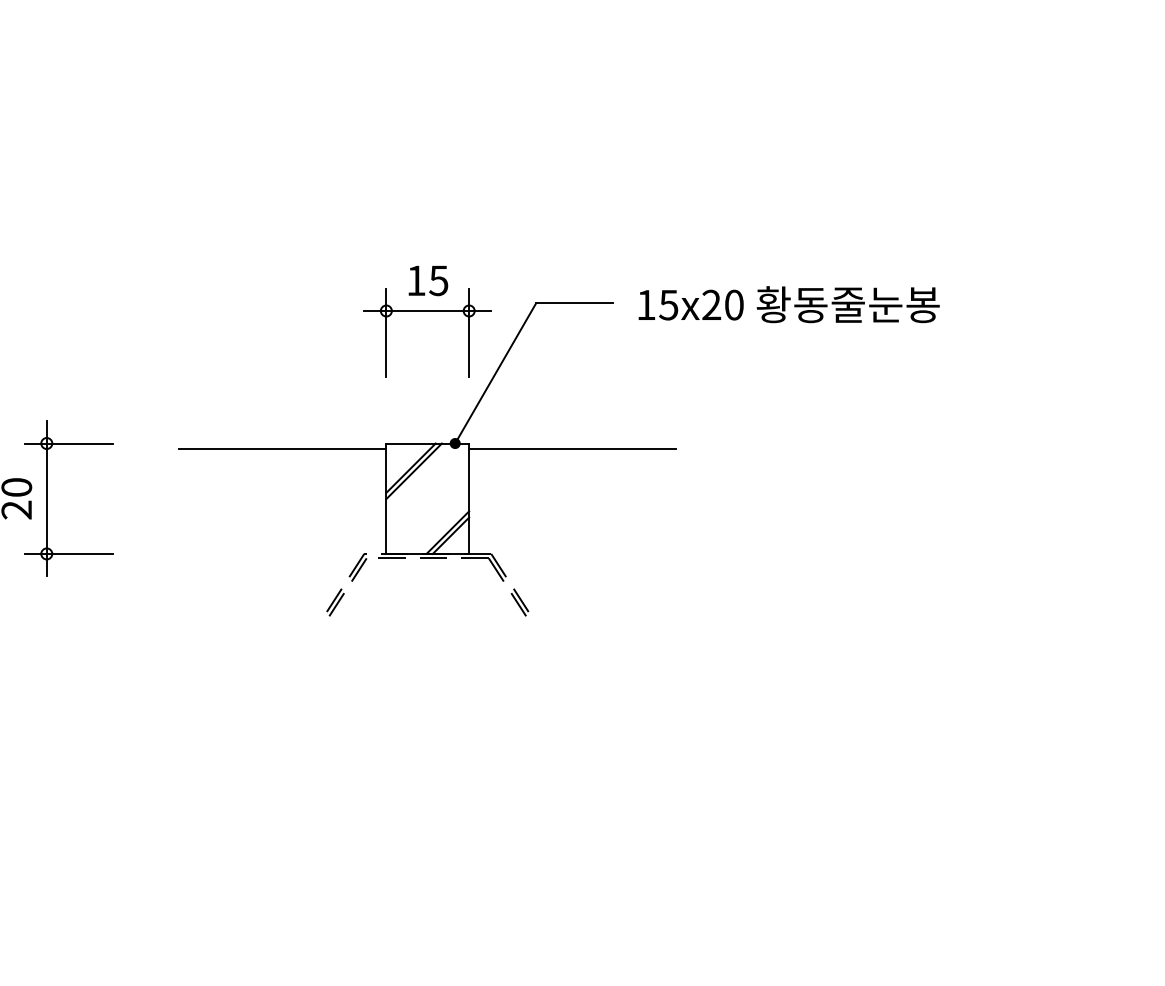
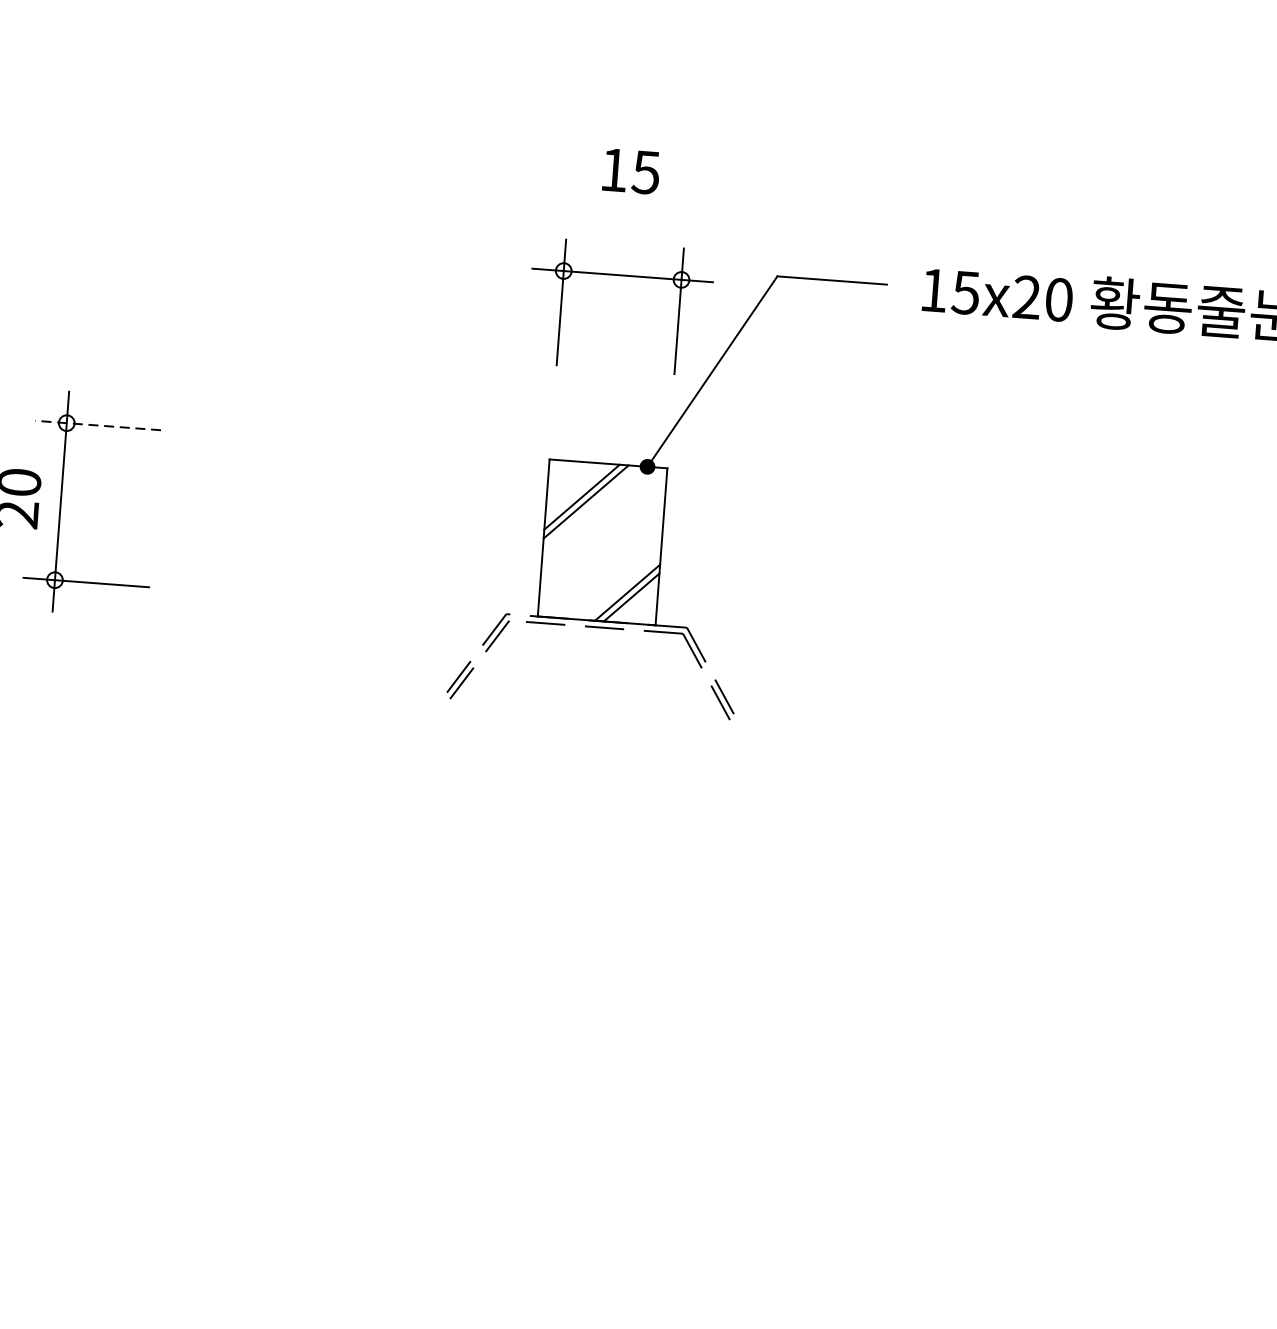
text: (428, 281) -> (631, 172), moved
line: (68, 443) -> (97, 425), solid -> dashed
line: (282, 449) -> (401, 456), removed
line: (572, 449) -> (813, 487), removed

